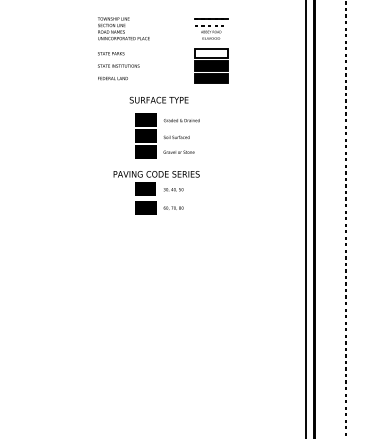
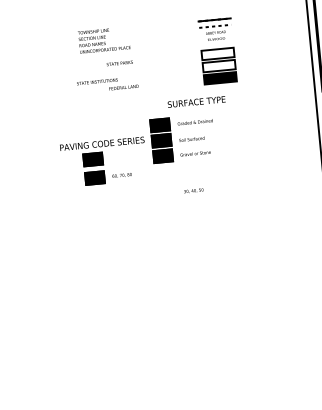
text: (123, 28) -> (104, 40), moved
text: (118, 65) -> (97, 81), moved
fill: (210, 65) -> (218, 65), removed
text: (158, 99) -> (195, 101), moved
text: (156, 192) -> (103, 161), moved

